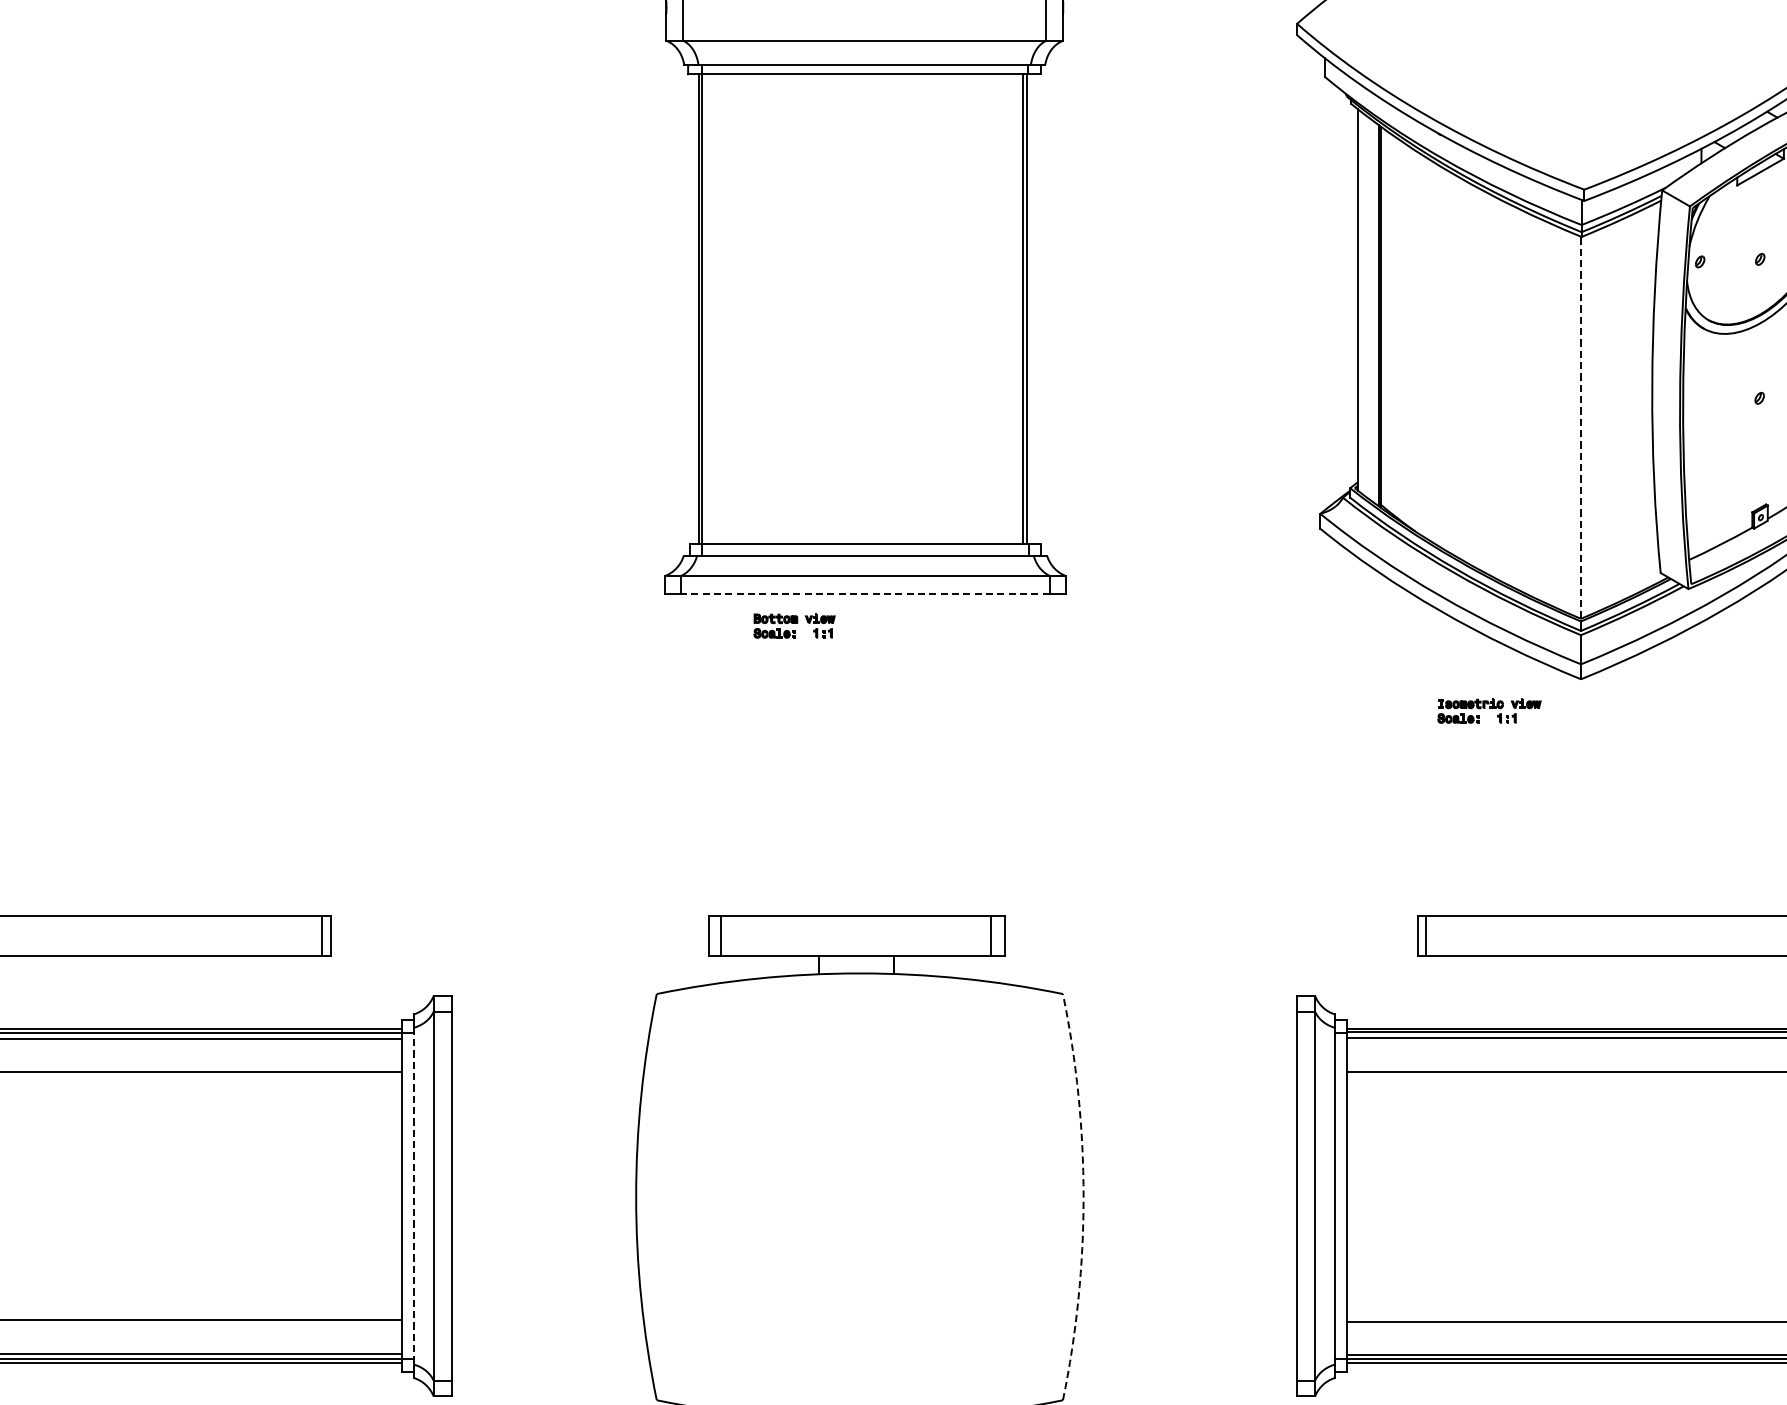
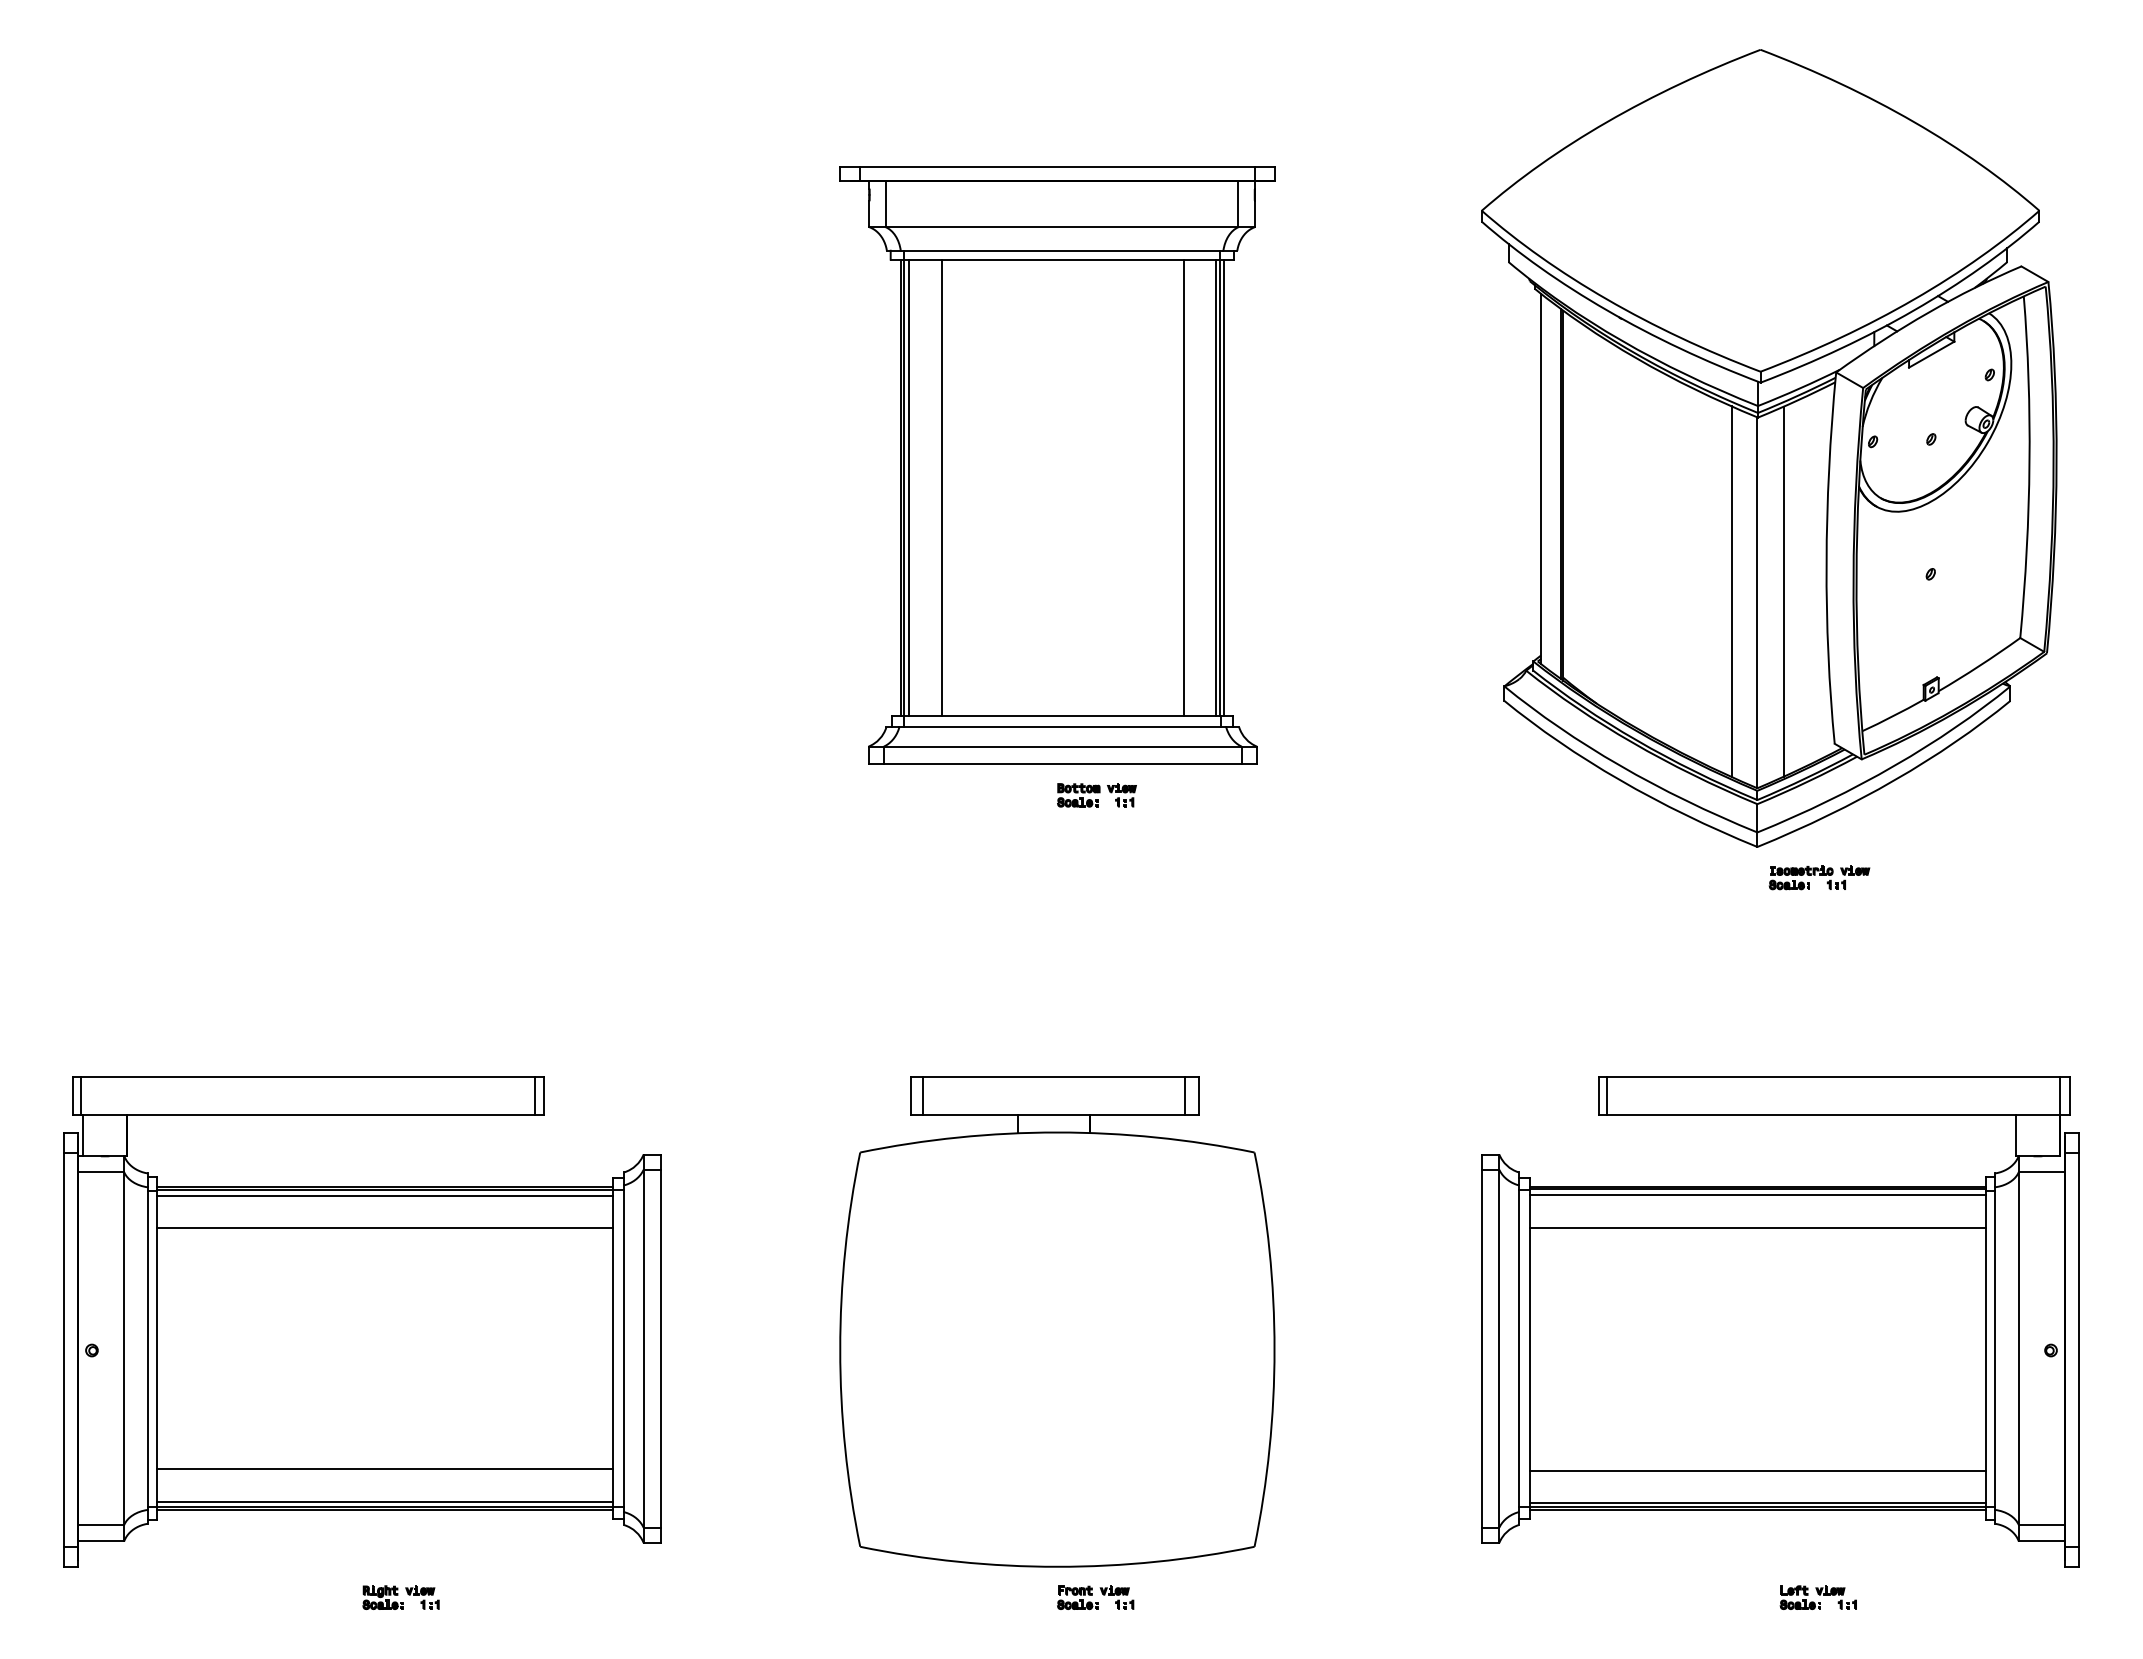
line: (707, 308) -> (909, 487), added
line: (740, 308) -> (941, 487), added
line: (989, 308) -> (1183, 487), added
line: (1032, 308) -> (1224, 487), added
line: (1554, 416) -> (1731, 591), added
line: (1607, 416) -> (1783, 591), added
line: (1581, 427) -> (1757, 602), dashed -> solid
line: (865, 594) -> (1062, 764), dashed -> solid
part: (794, 626) -> (1096, 795), moved
part: (1489, 710) -> (1819, 877), moved
line: (413, 1196) -> (624, 1349), dashed -> solid
arc: (1083, 1196) -> (1274, 1349), dashed -> solid

